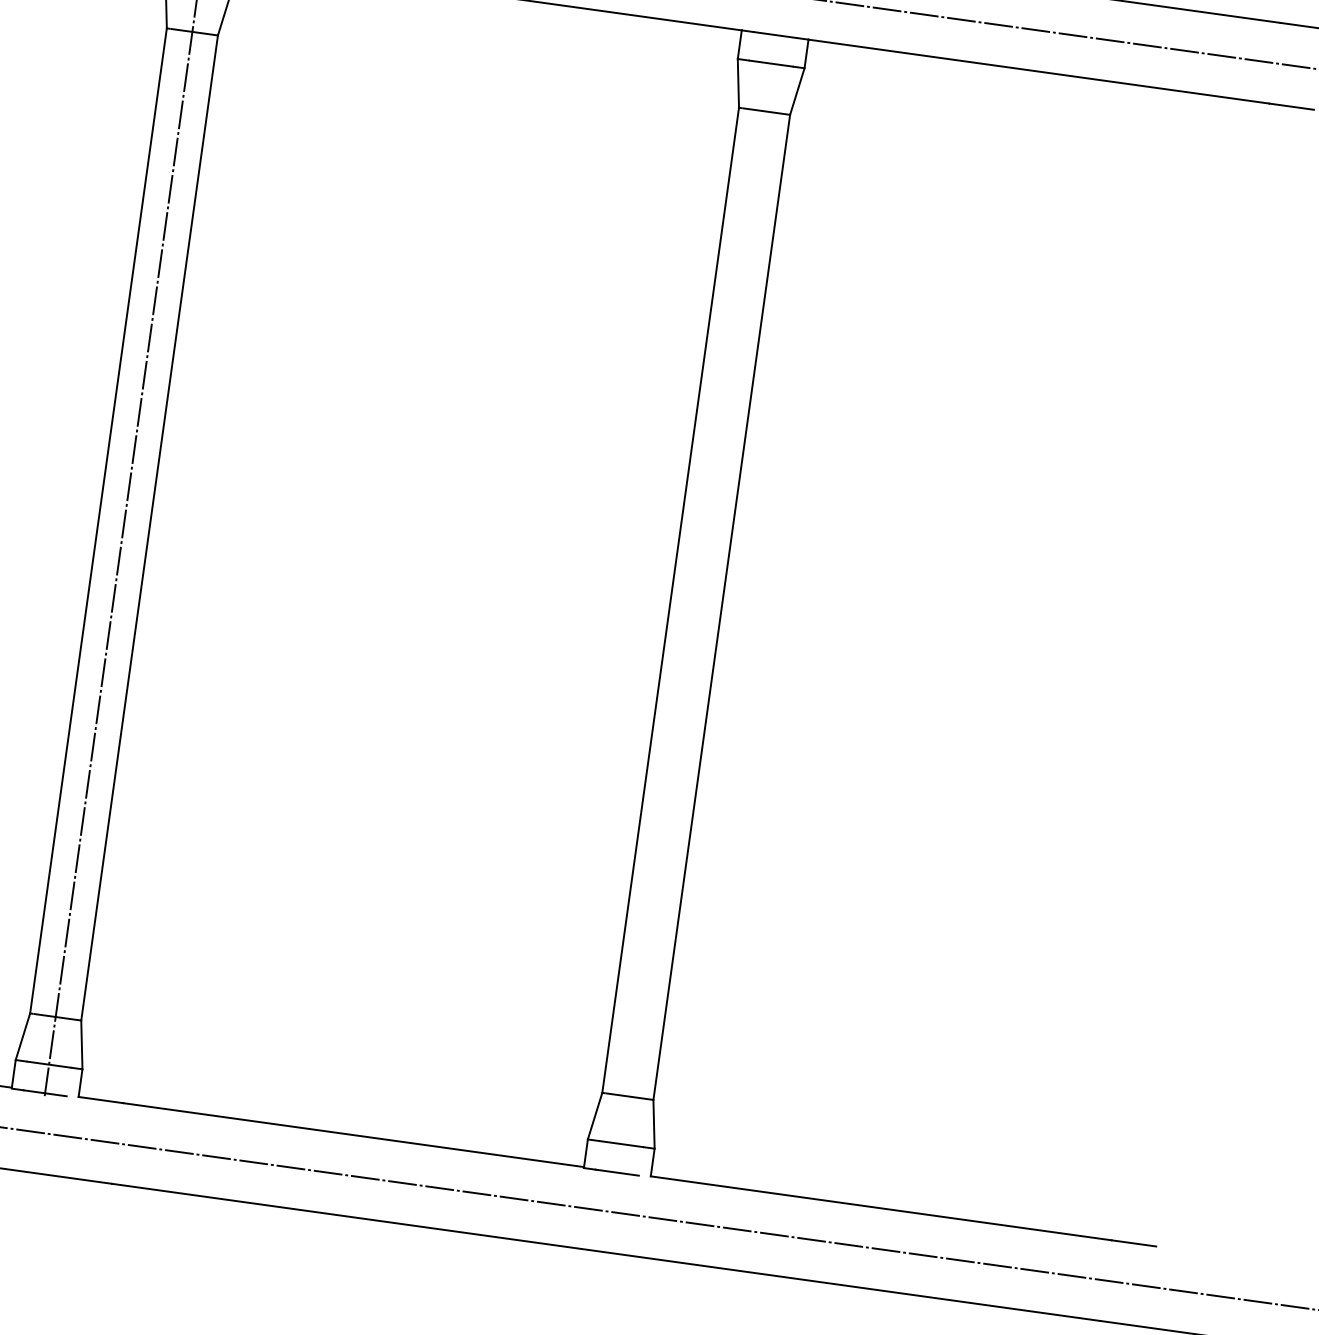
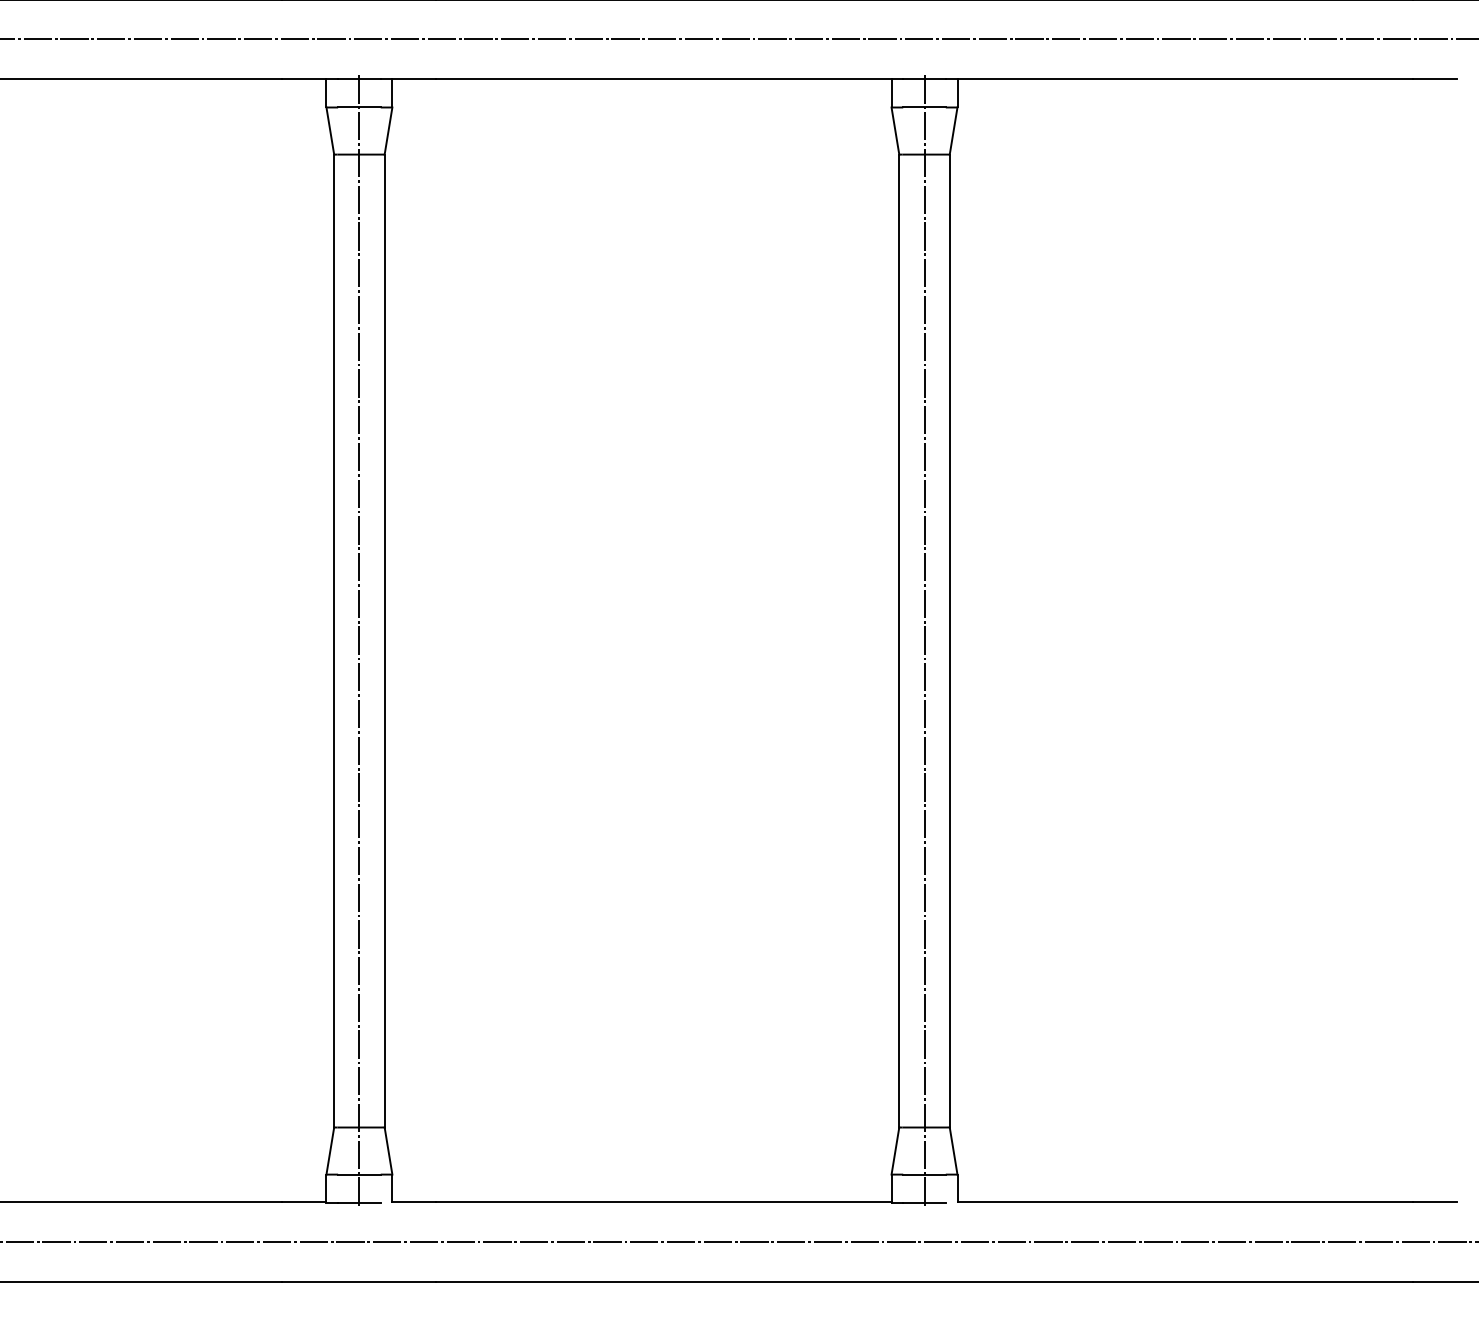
line: (696, 603) -> (924, 640), added

